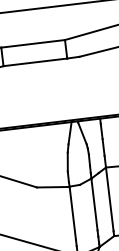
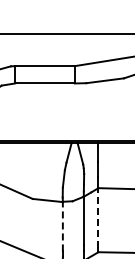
line: (109, 198) -> (98, 217), solid -> dashed
line: (72, 213) -> (62, 226), solid -> dashed

